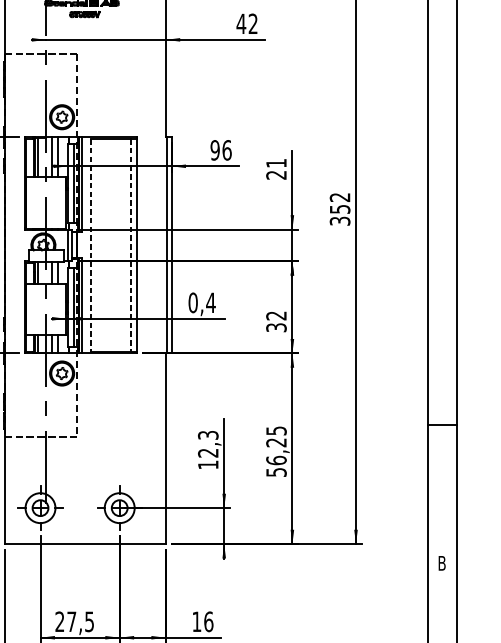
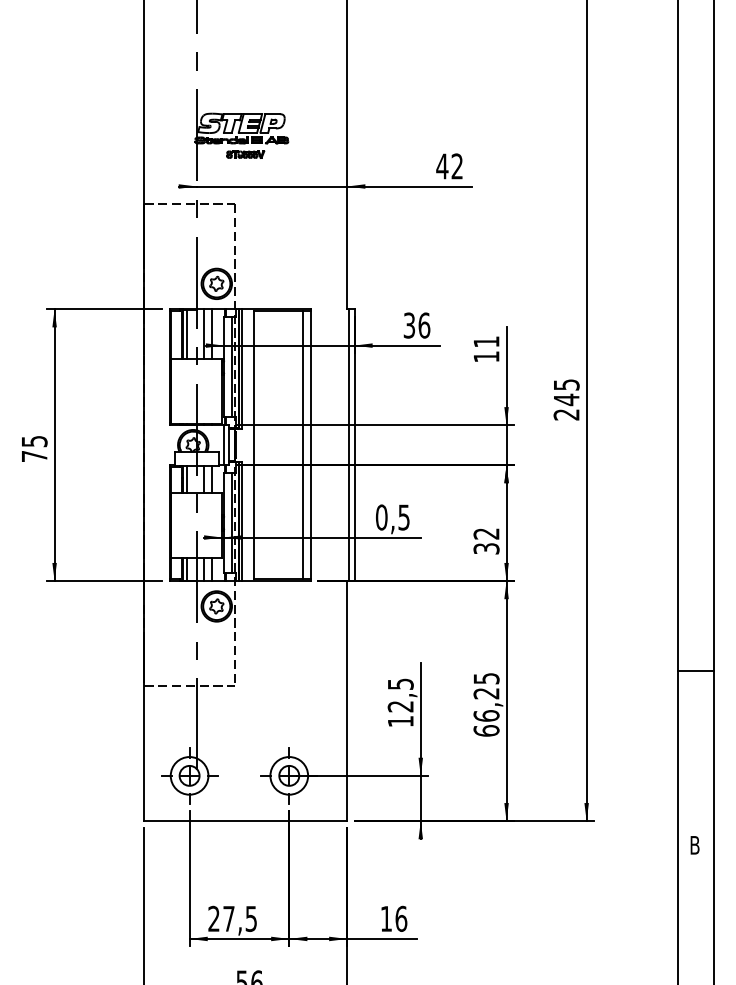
text: (215, 150) -> (409, 325), 96 -> 36
text: (276, 174) -> (486, 356), 21 -> 11
text: (340, 209) -> (566, 399), 352 -> 245
line: (91, 245) -> (253, 445), dashed -> solid
line: (130, 245) -> (302, 445), dashed -> solid
text: (210, 302) -> (403, 517), 0,4 -> 0,5
text: (208, 434) -> (400, 683), 12,3 -> 12,5
text: (276, 472) -> (486, 730), 56,25 -> 66,25

